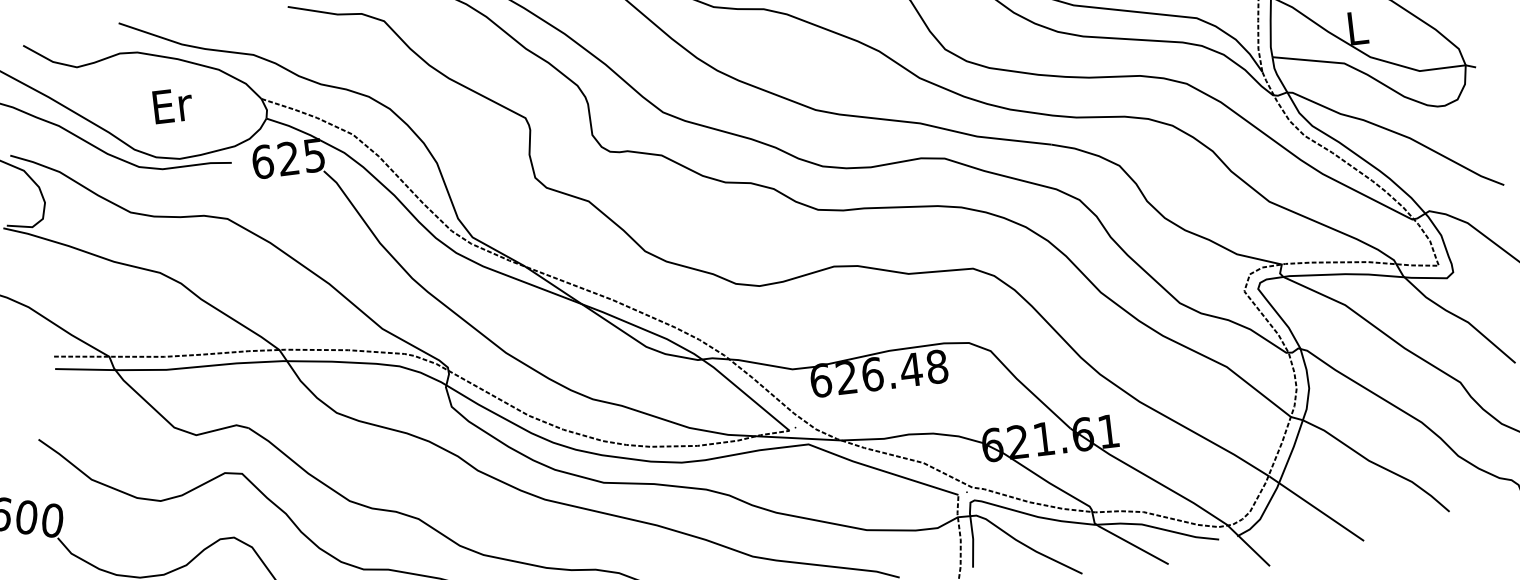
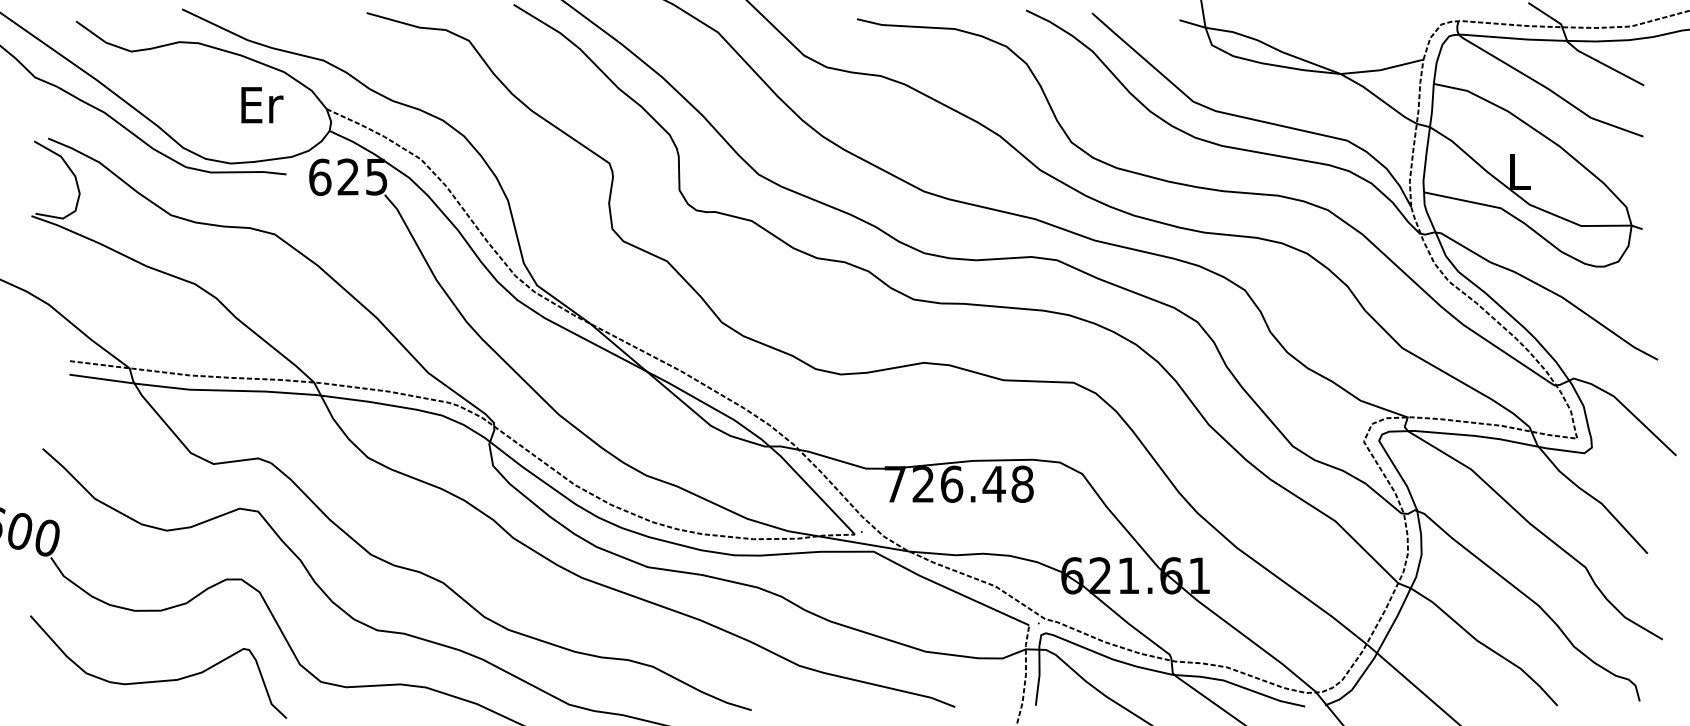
text: (173, 105) -> (262, 105), moved
text: (821, 379) -> (895, 483), 626.48 -> 726.48

